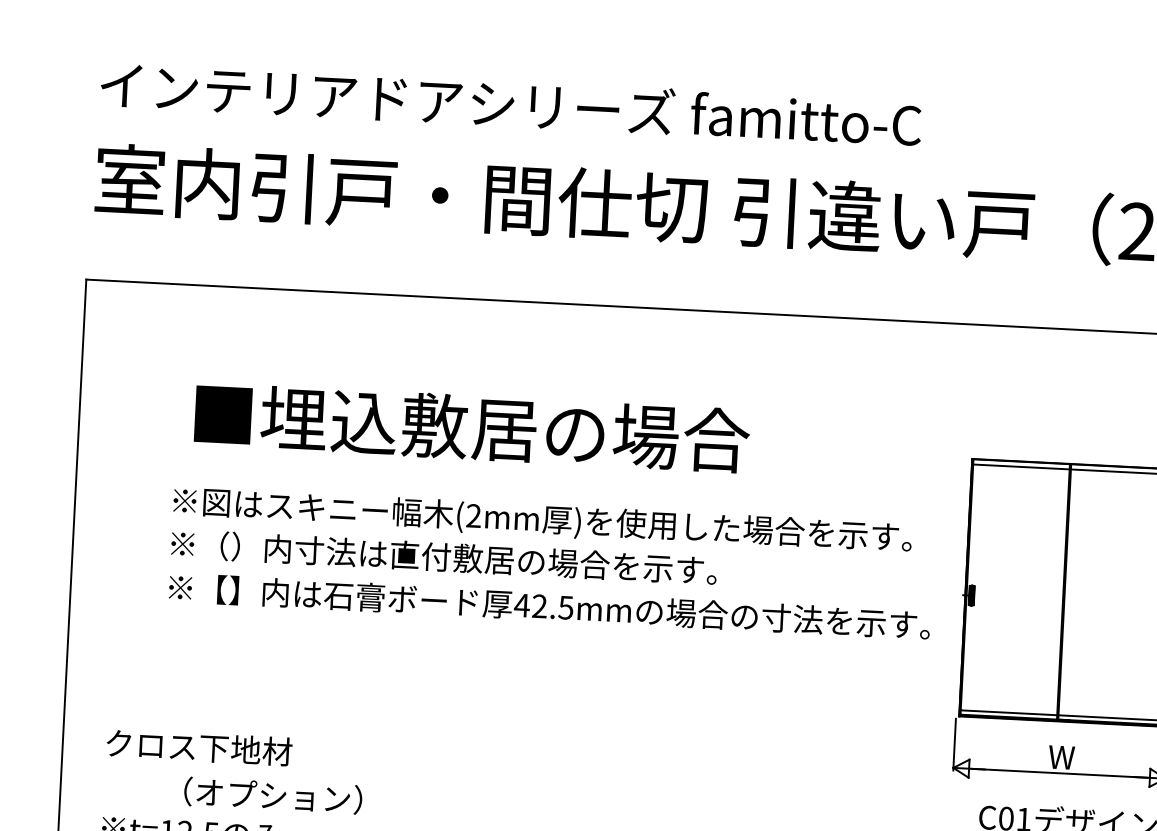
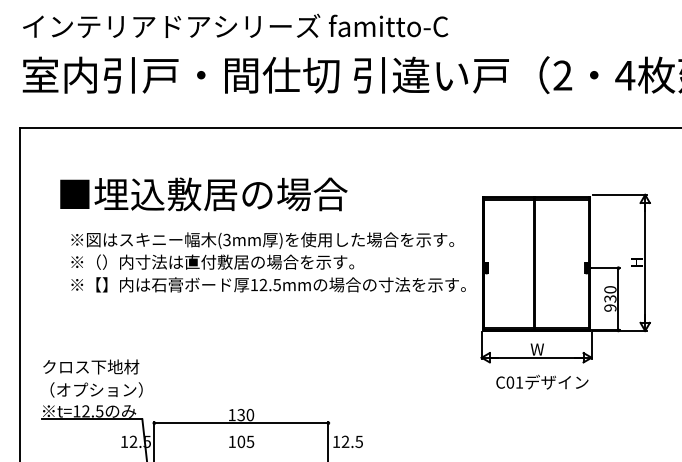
text: (471, 427) -> (203, 194), moved
text: (472, 516) -> (226, 240), (2mm -> (3mm
text: (522, 606) -> (254, 285), 42.5mm -> 12.5mm
text: (273, 794) -> (96, 389), moved

